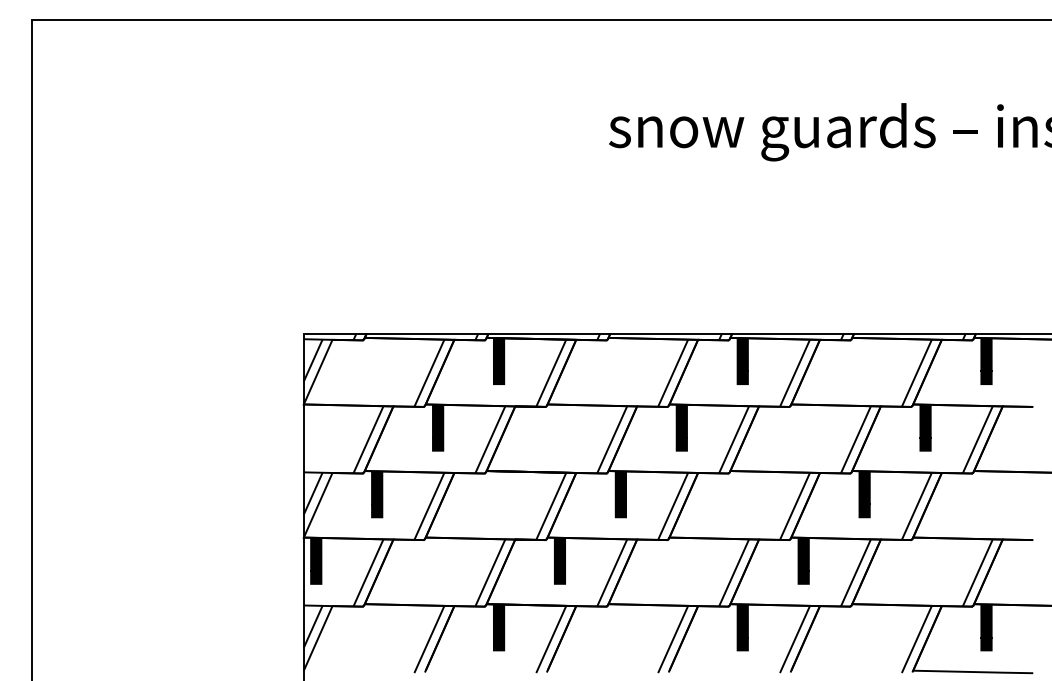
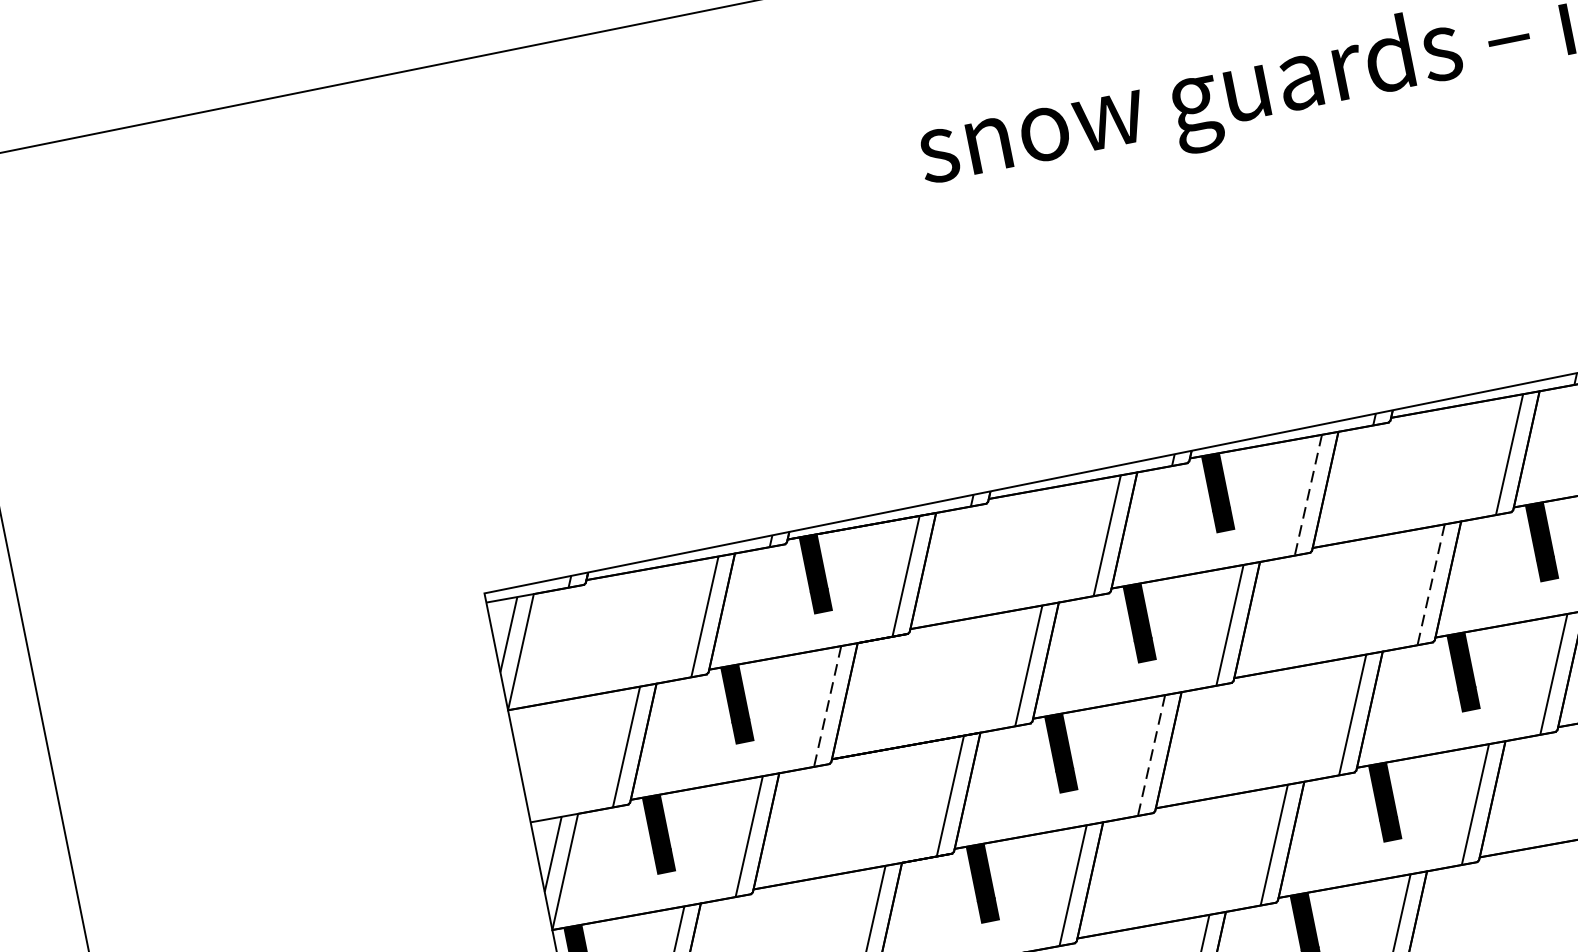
line: (795, 373) -> (1309, 495), solid -> dashed
line: (490, 439) -> (827, 705), solid -> dashed
line: (855, 439) -> (1430, 584), solid -> dashed
line: (673, 506) -> (1152, 755), solid -> dashed

